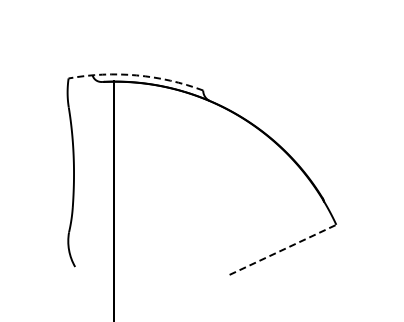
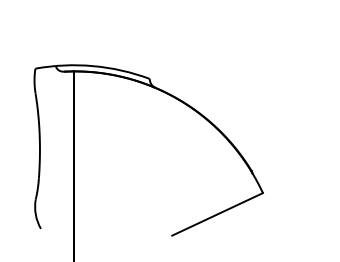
arc: (136, 75) -> (93, 66), dashed -> solid
line: (282, 249) -> (217, 214), dashed -> solid

